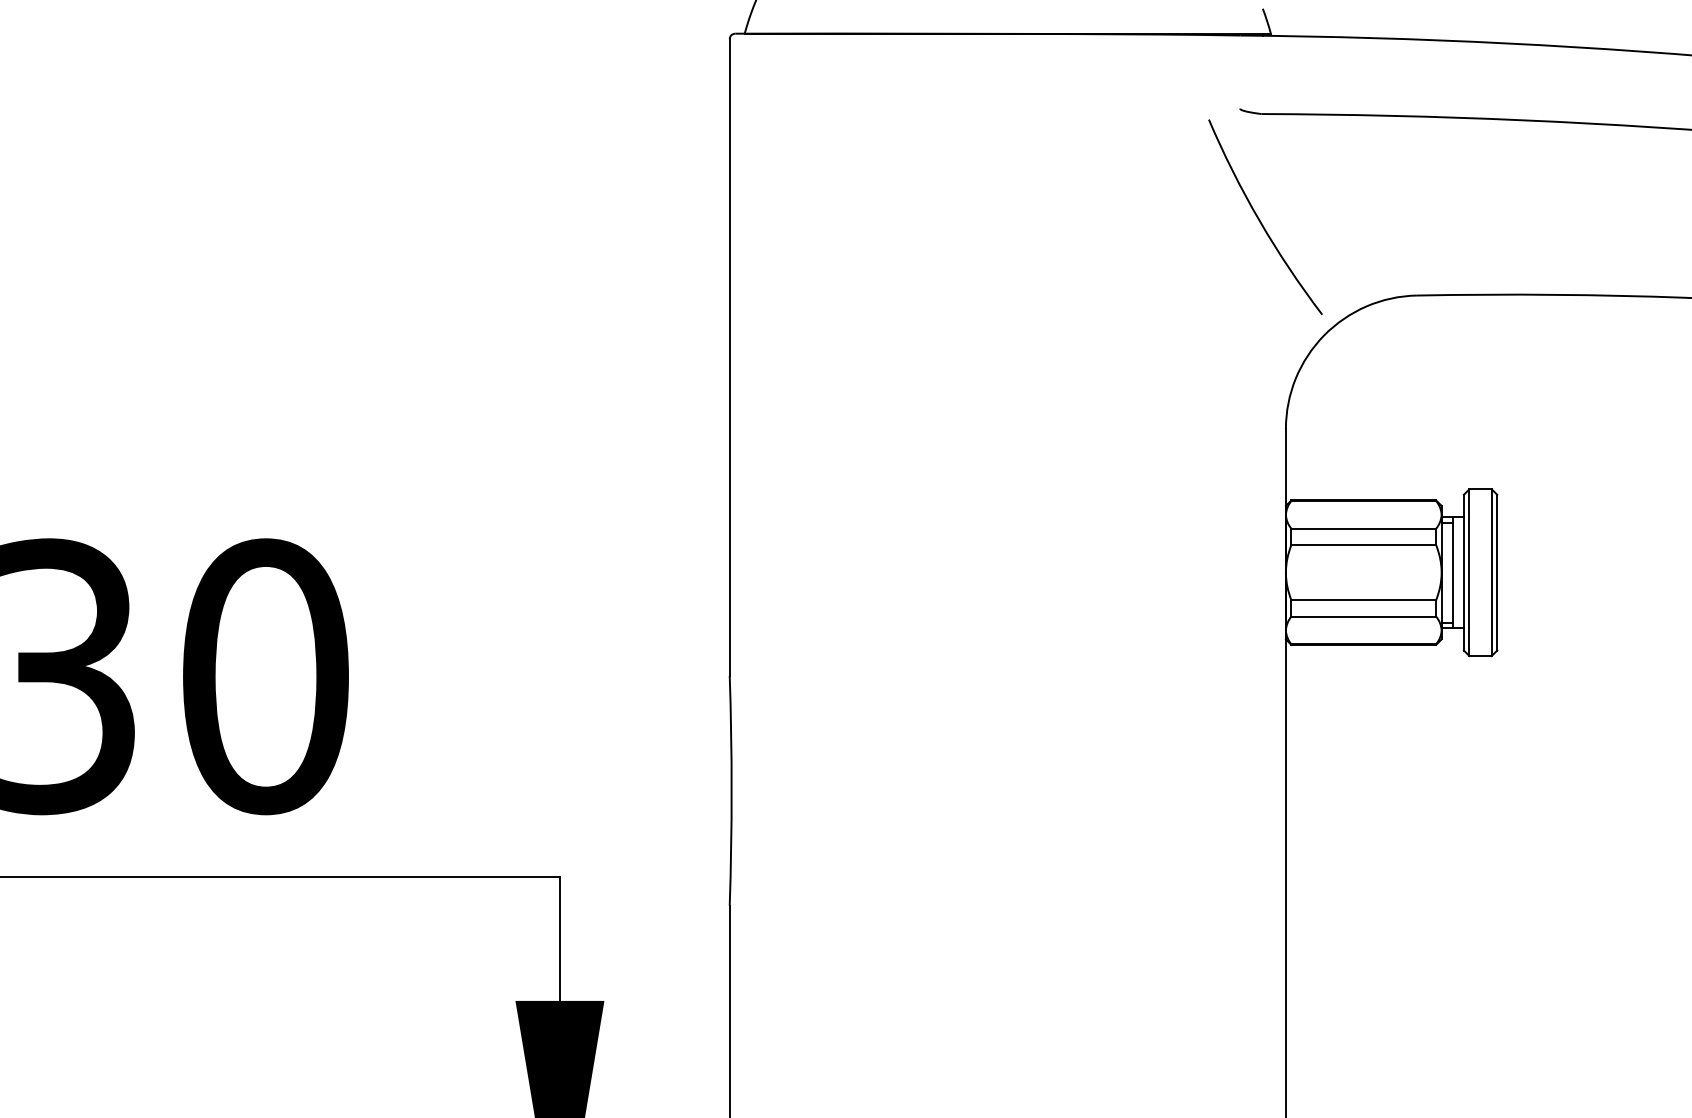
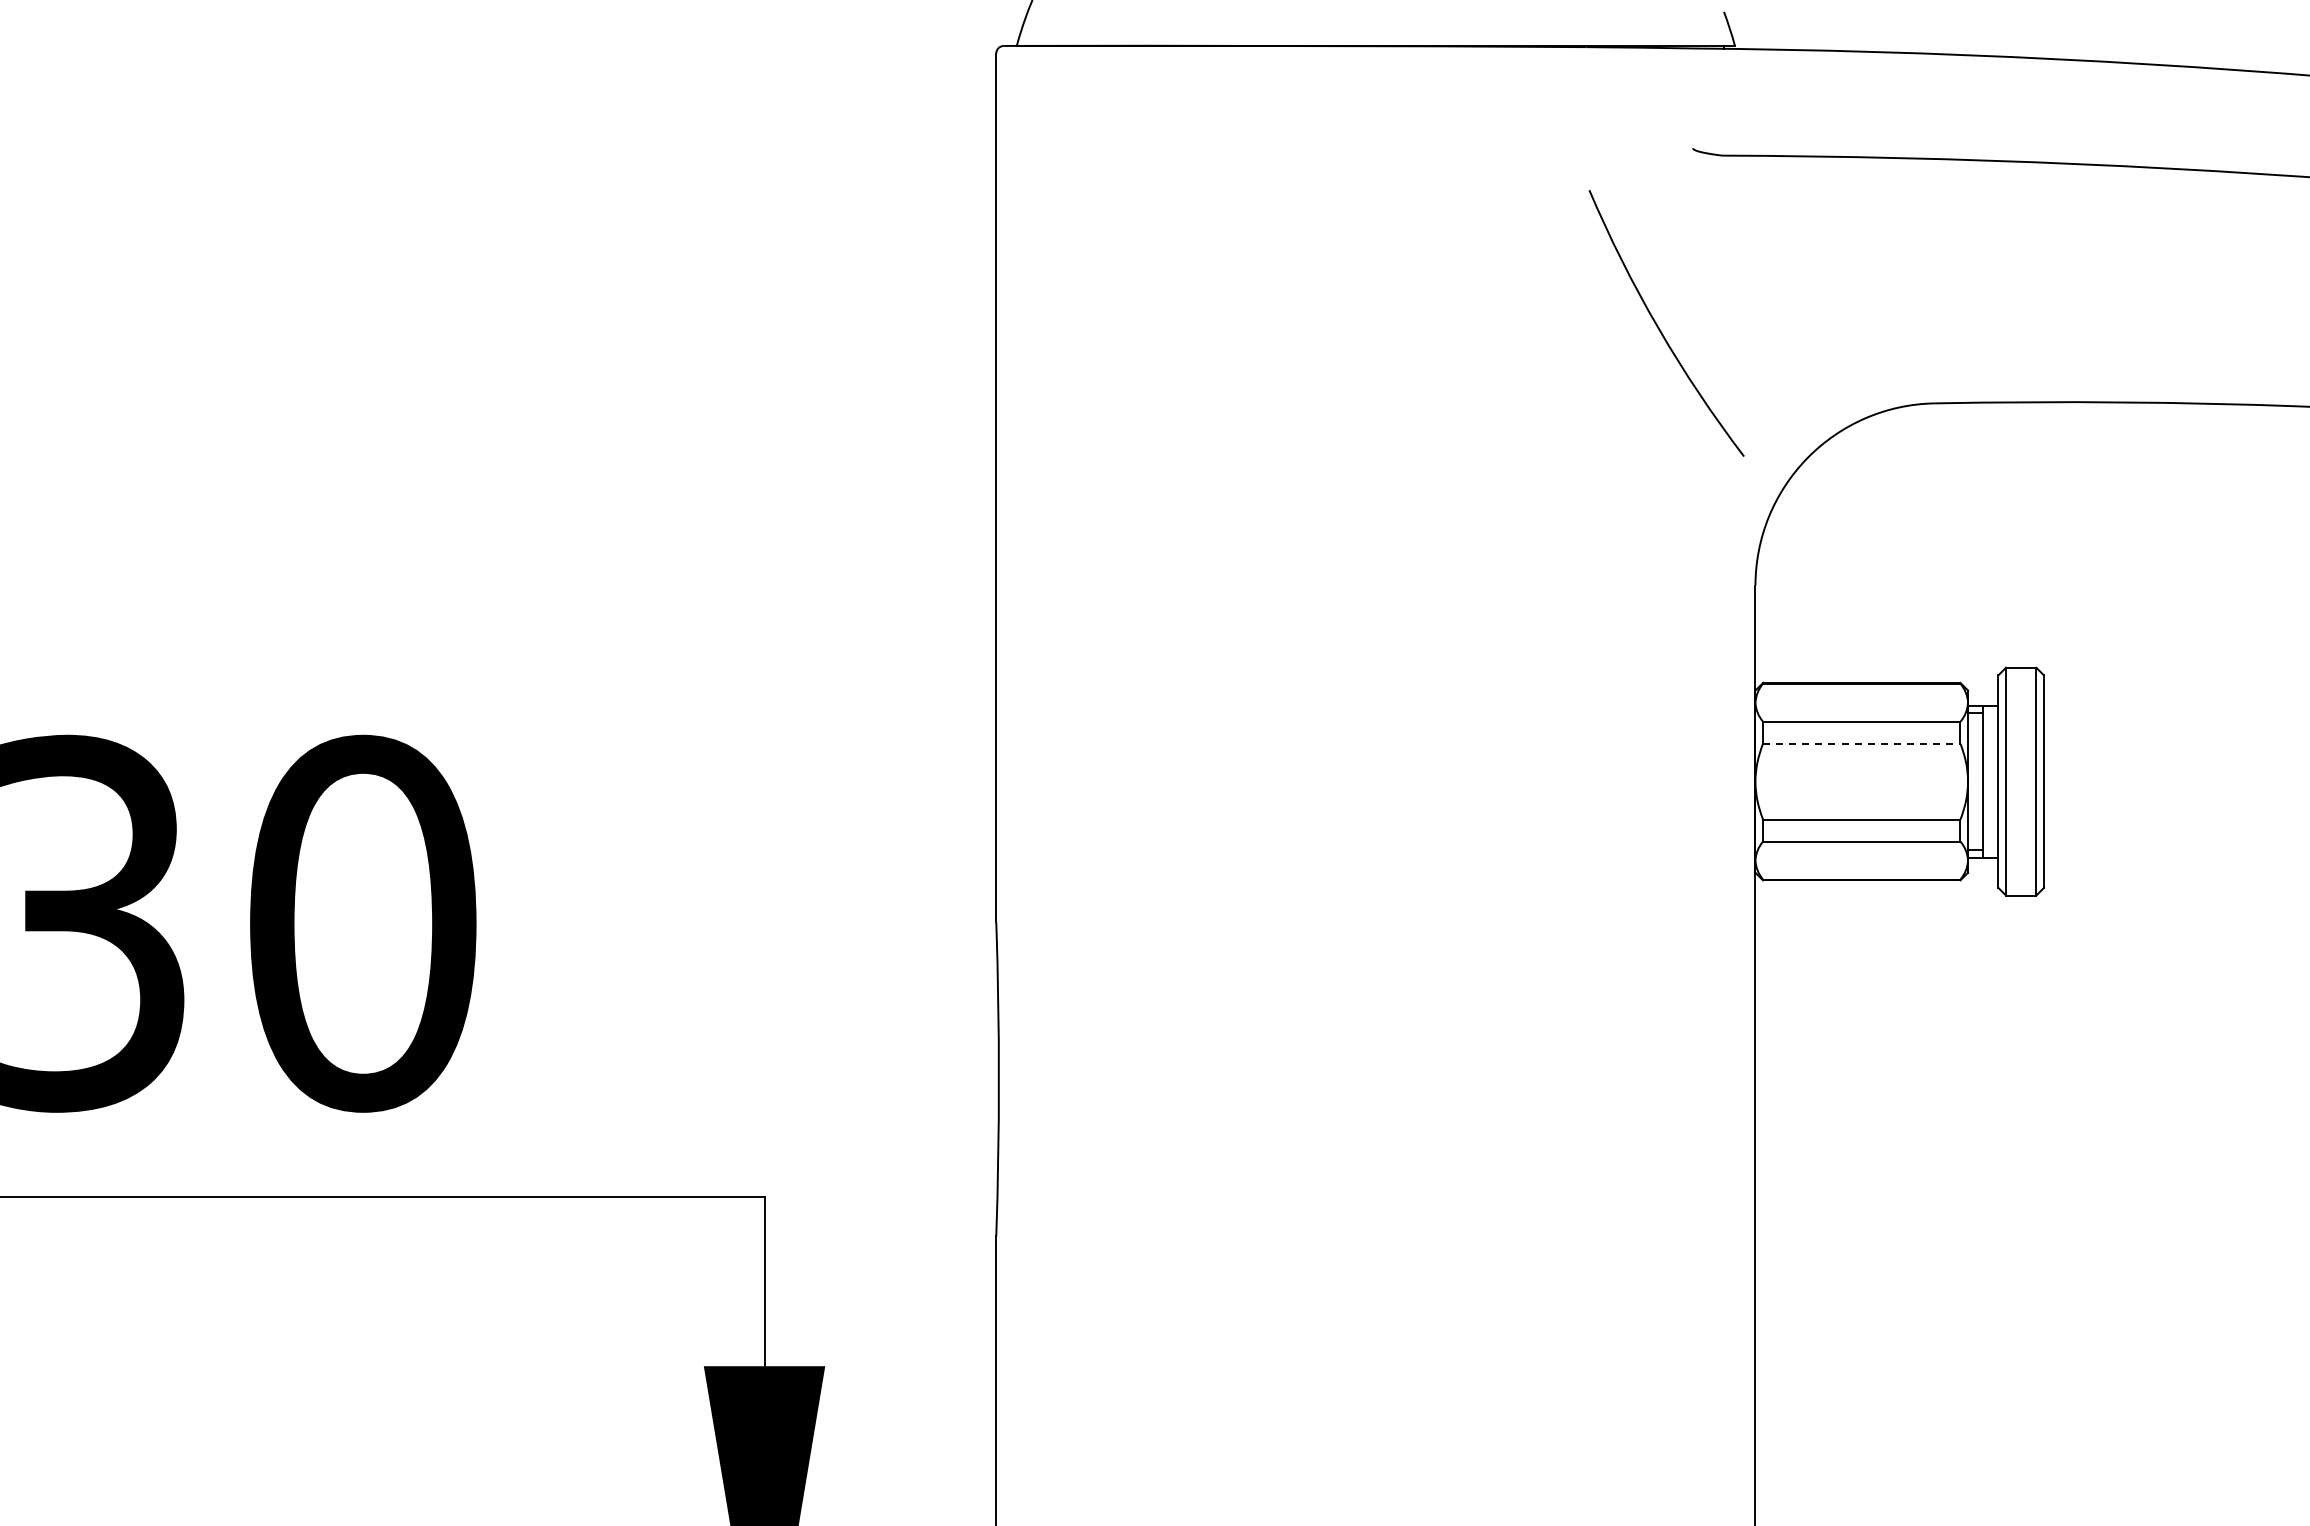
arc: (1260, 220) -> (1659, 327), moved
line: (1363, 544) -> (1861, 743), solid -> dashed

